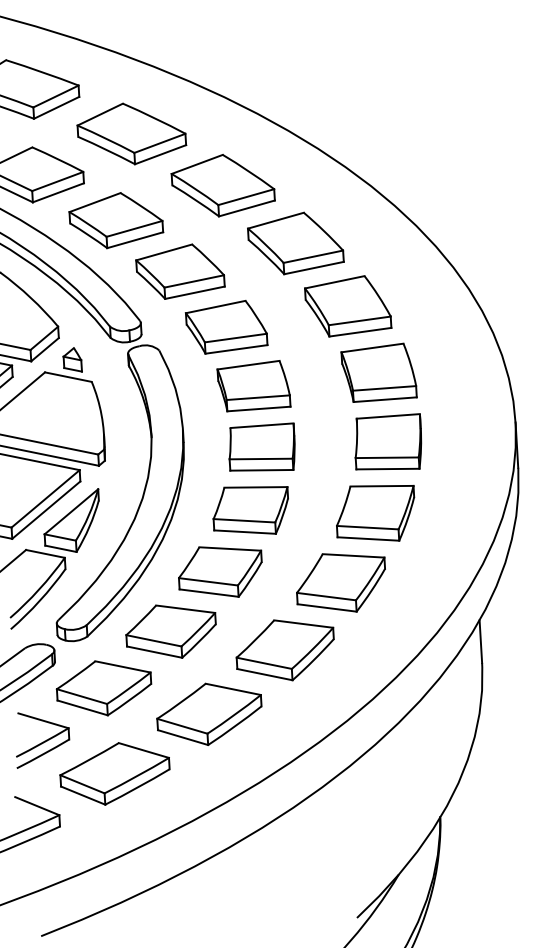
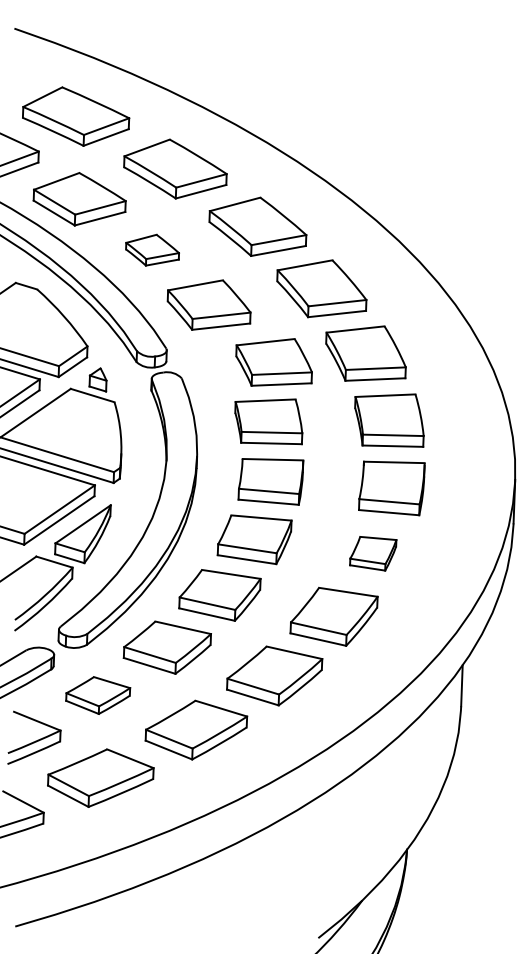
part: (115, 219) -> (152, 249), size x0.6
part: (225, 327) -> (273, 362), moved
part: (374, 513) -> (372, 553), size x0.6
part: (103, 688) -> (97, 695), size x0.7

